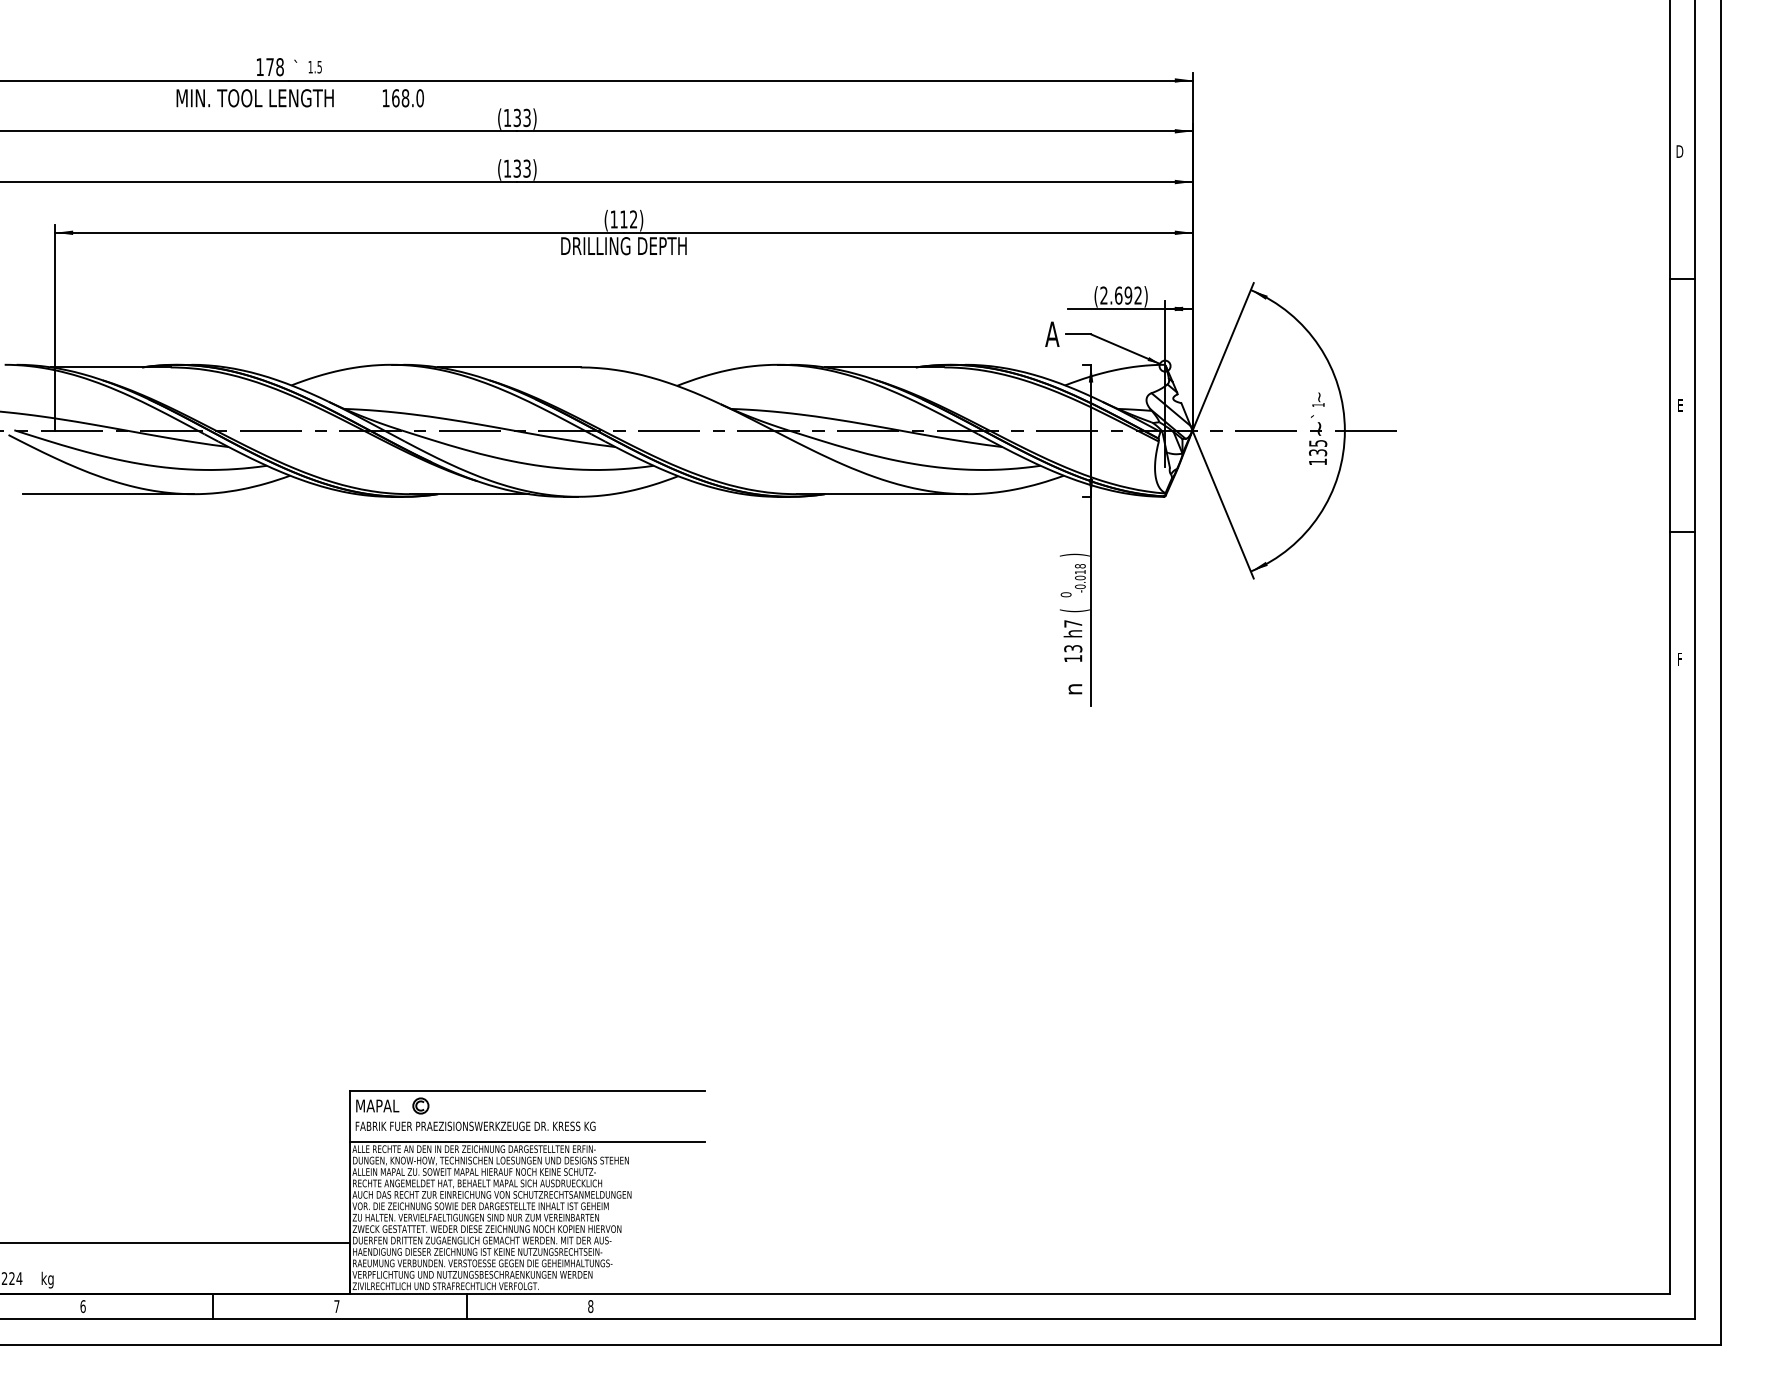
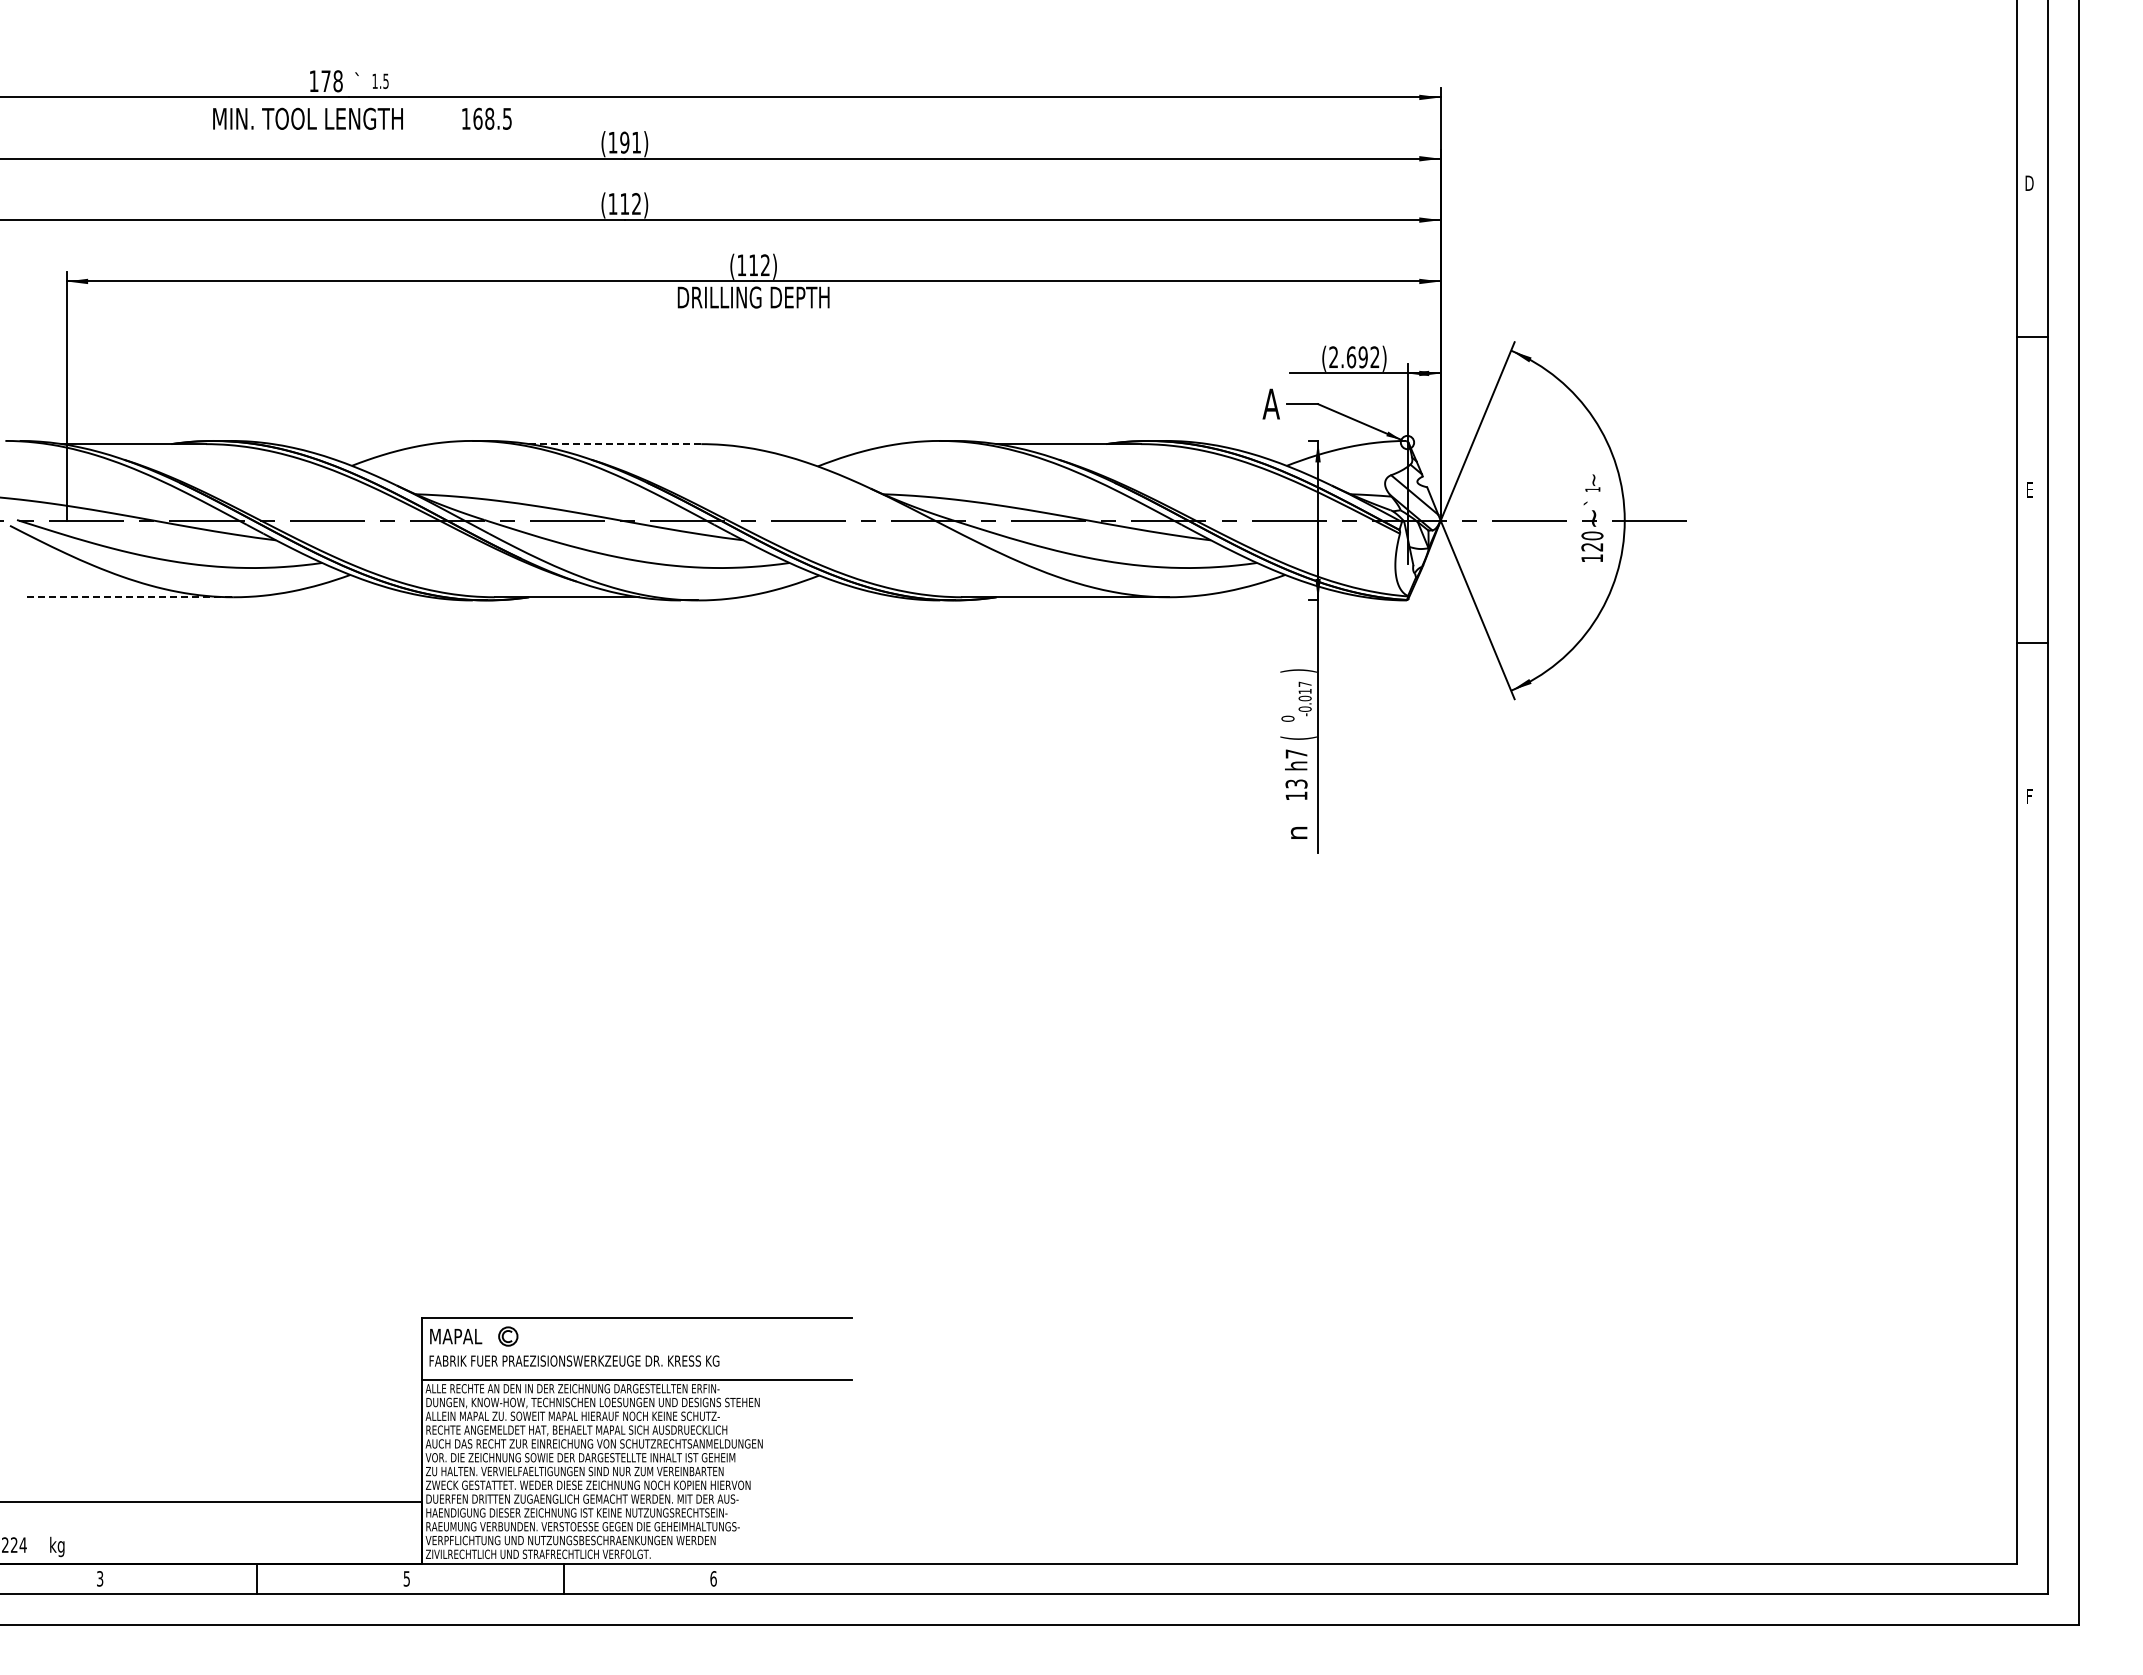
text: (420, 97) -> (507, 118), 168.0 -> 168.5
text: (522, 117) -> (630, 142), (133) -> (191)
text: (522, 169) -> (630, 204), (133) -> (112)
line: (509, 367) -> (615, 444), solid -> dashed
text: (1318, 448) -> (1592, 541), 135 -> 120
line: (109, 494) -> (131, 597), solid -> dashed
text: (1079, 566) -> (1304, 684), -0.018 -> -0.017
text: (83, 1306) -> (100, 1578), 6 -> 3
text: (336, 1306) -> (406, 1578), 7 -> 5
text: (590, 1306) -> (713, 1578), 8 -> 6

